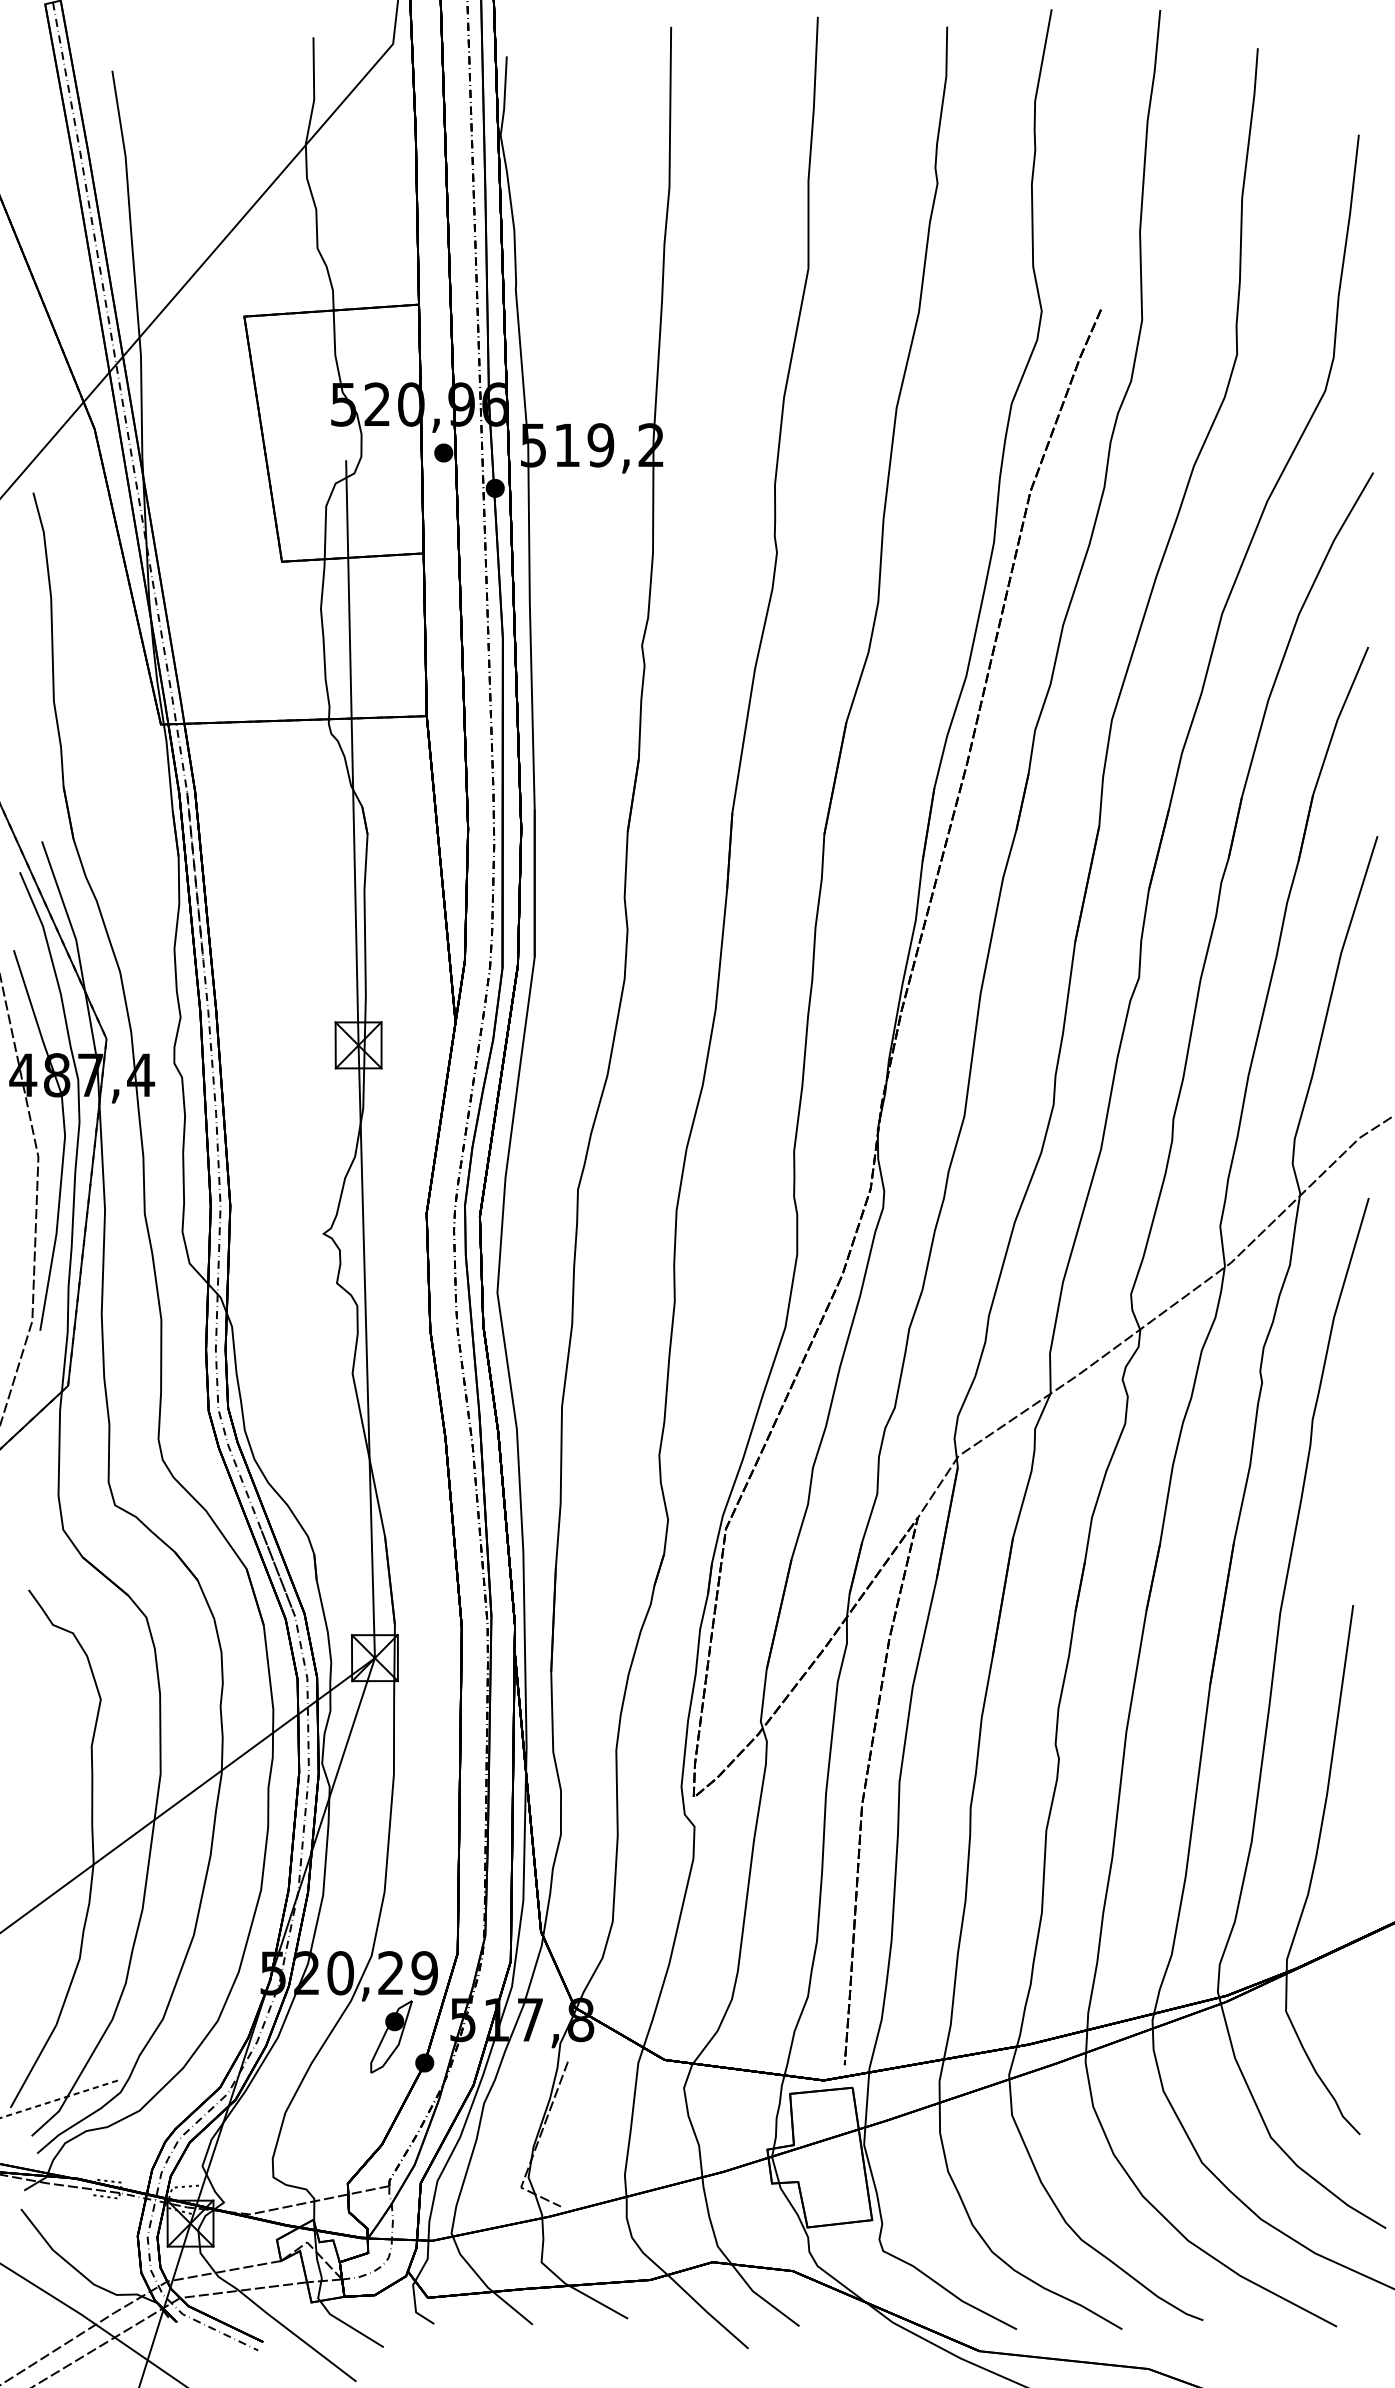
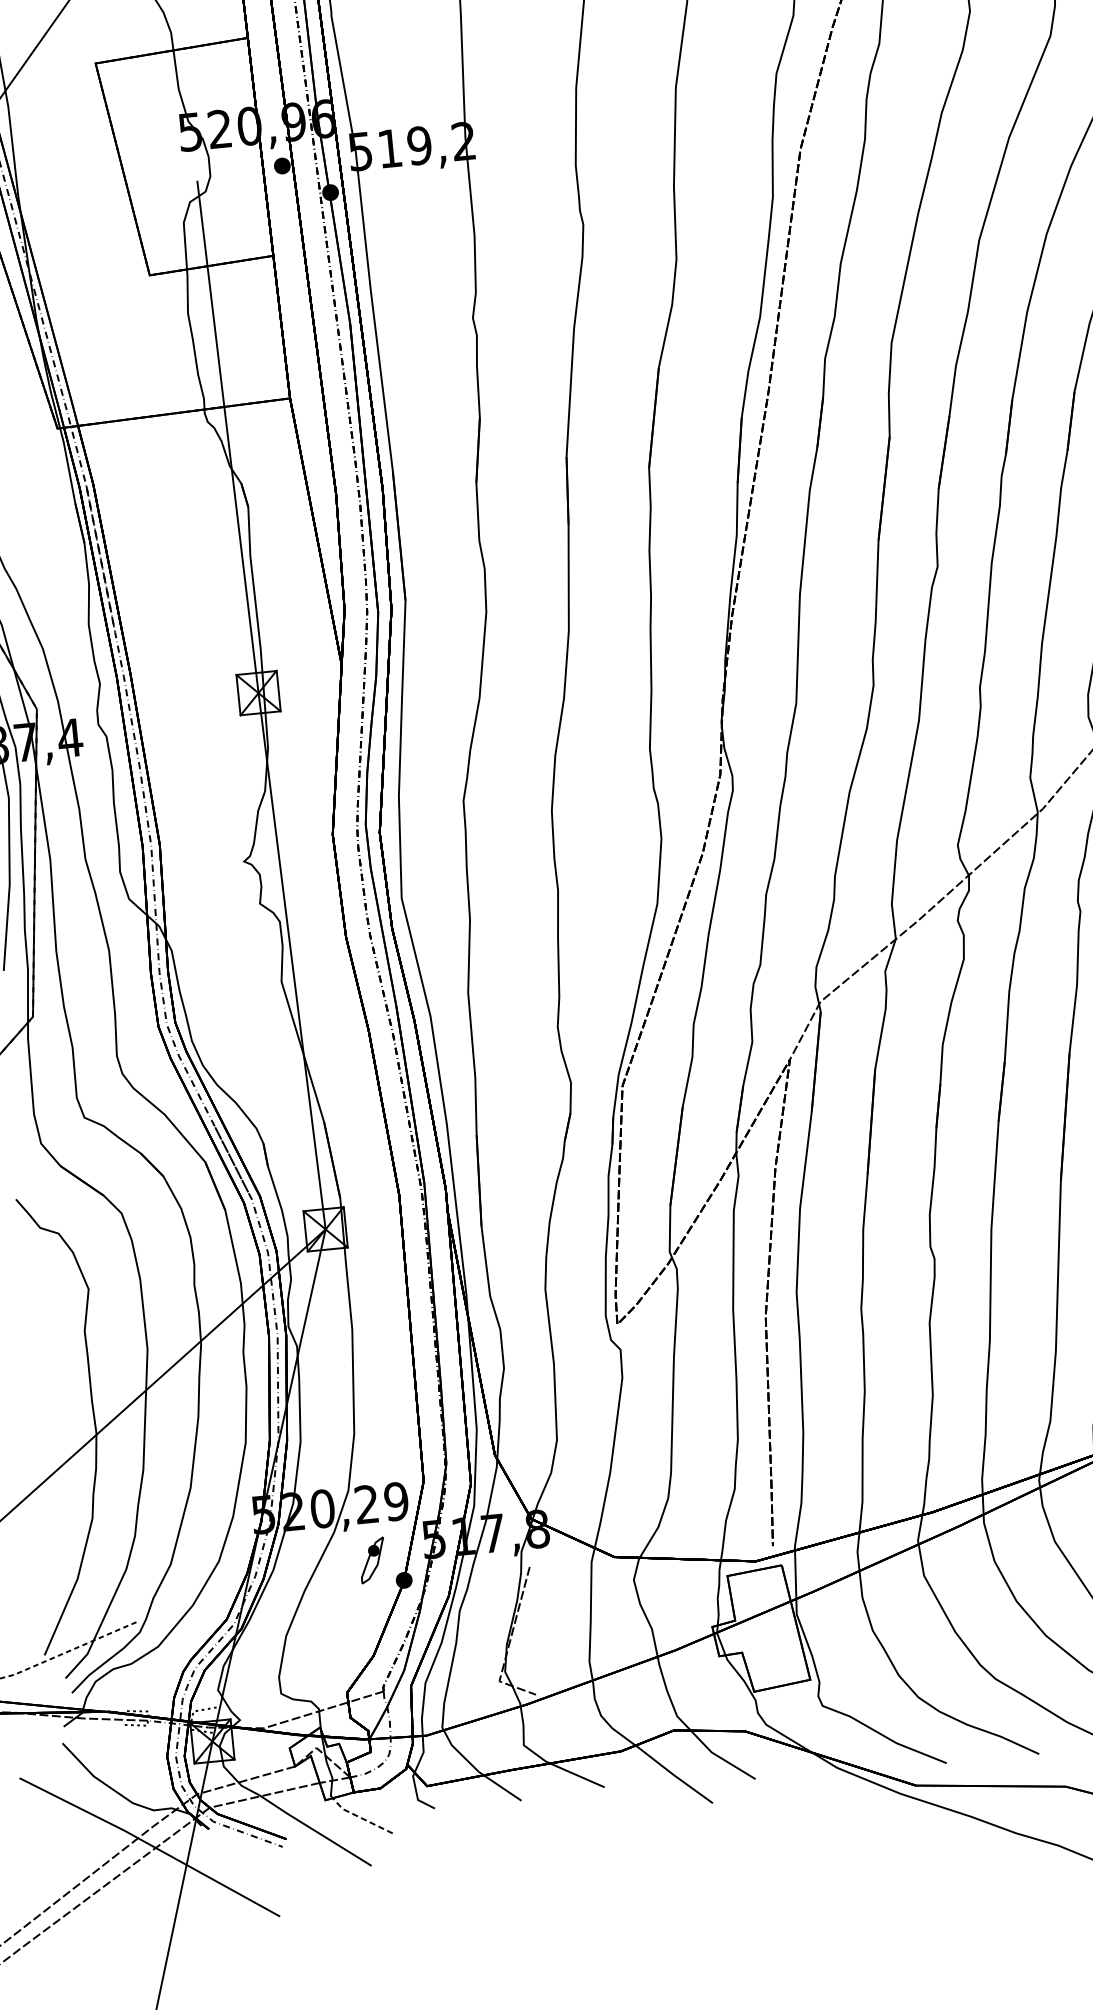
part: (391, 2036) -> (372, 1560), size x0.7
line: (349, 2326) -> (360, 1818), solid -> dashed

